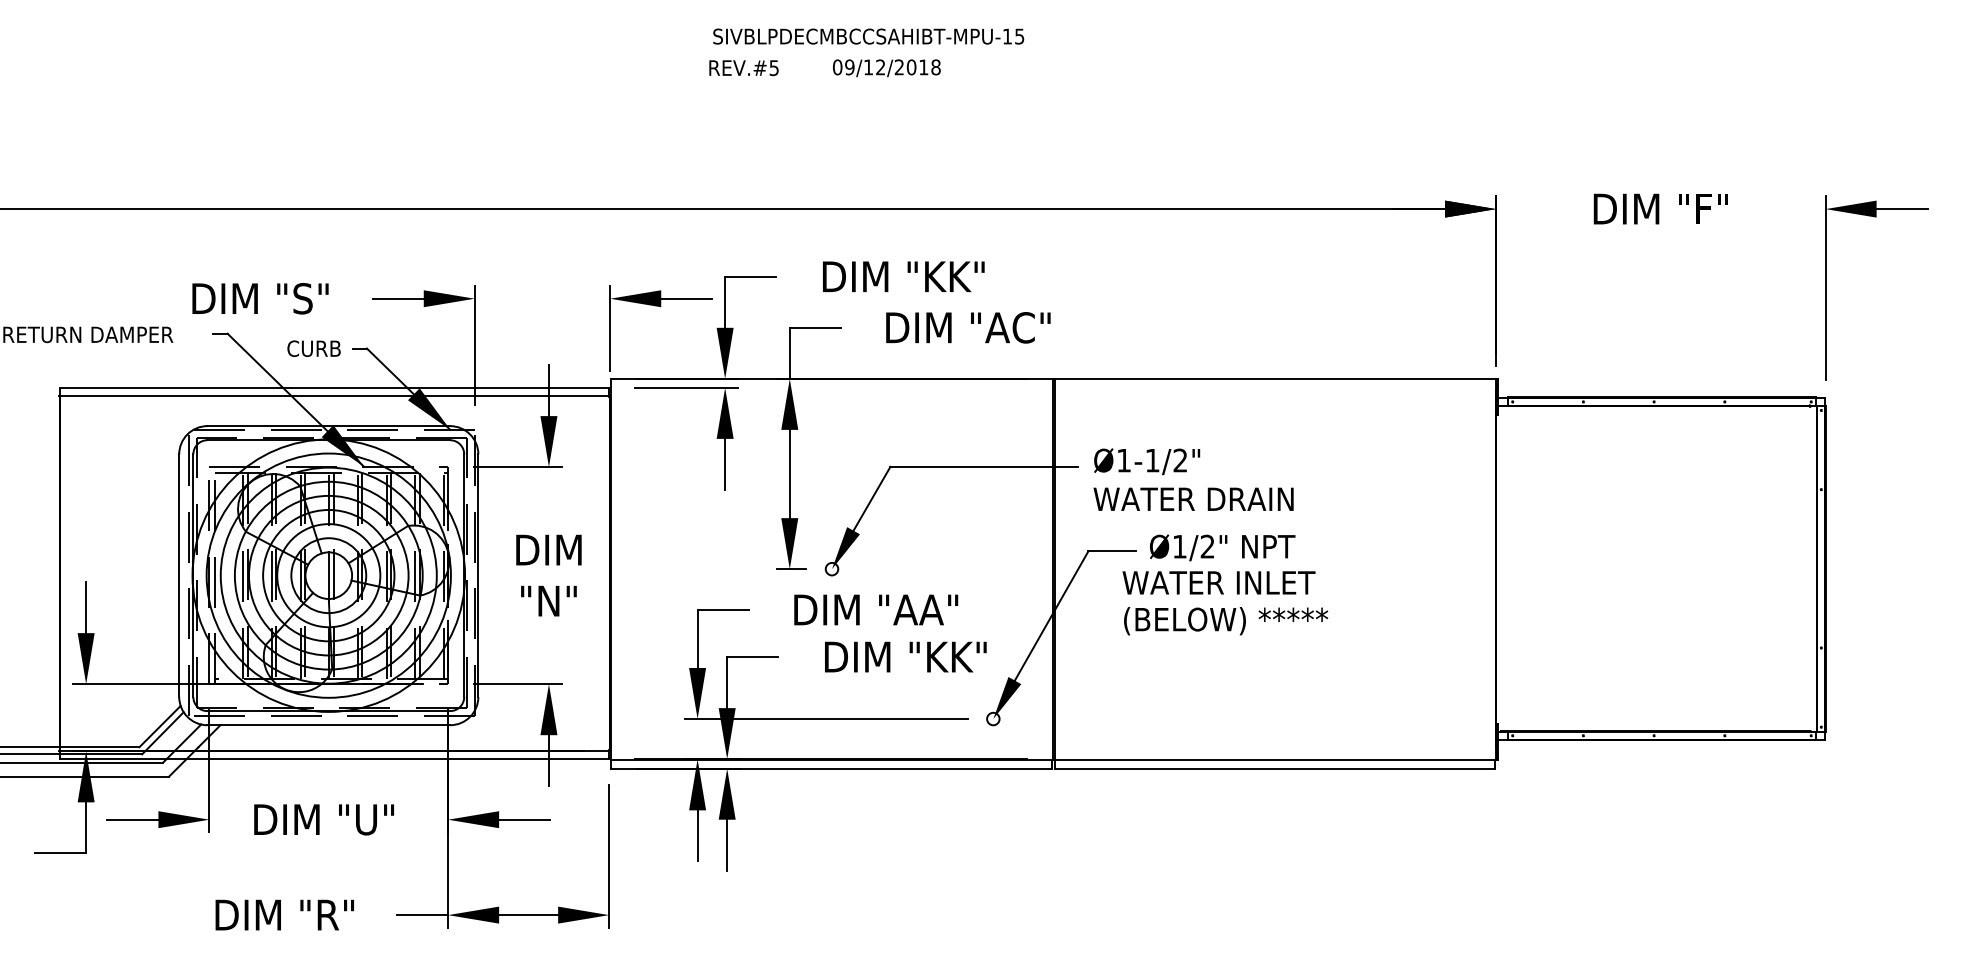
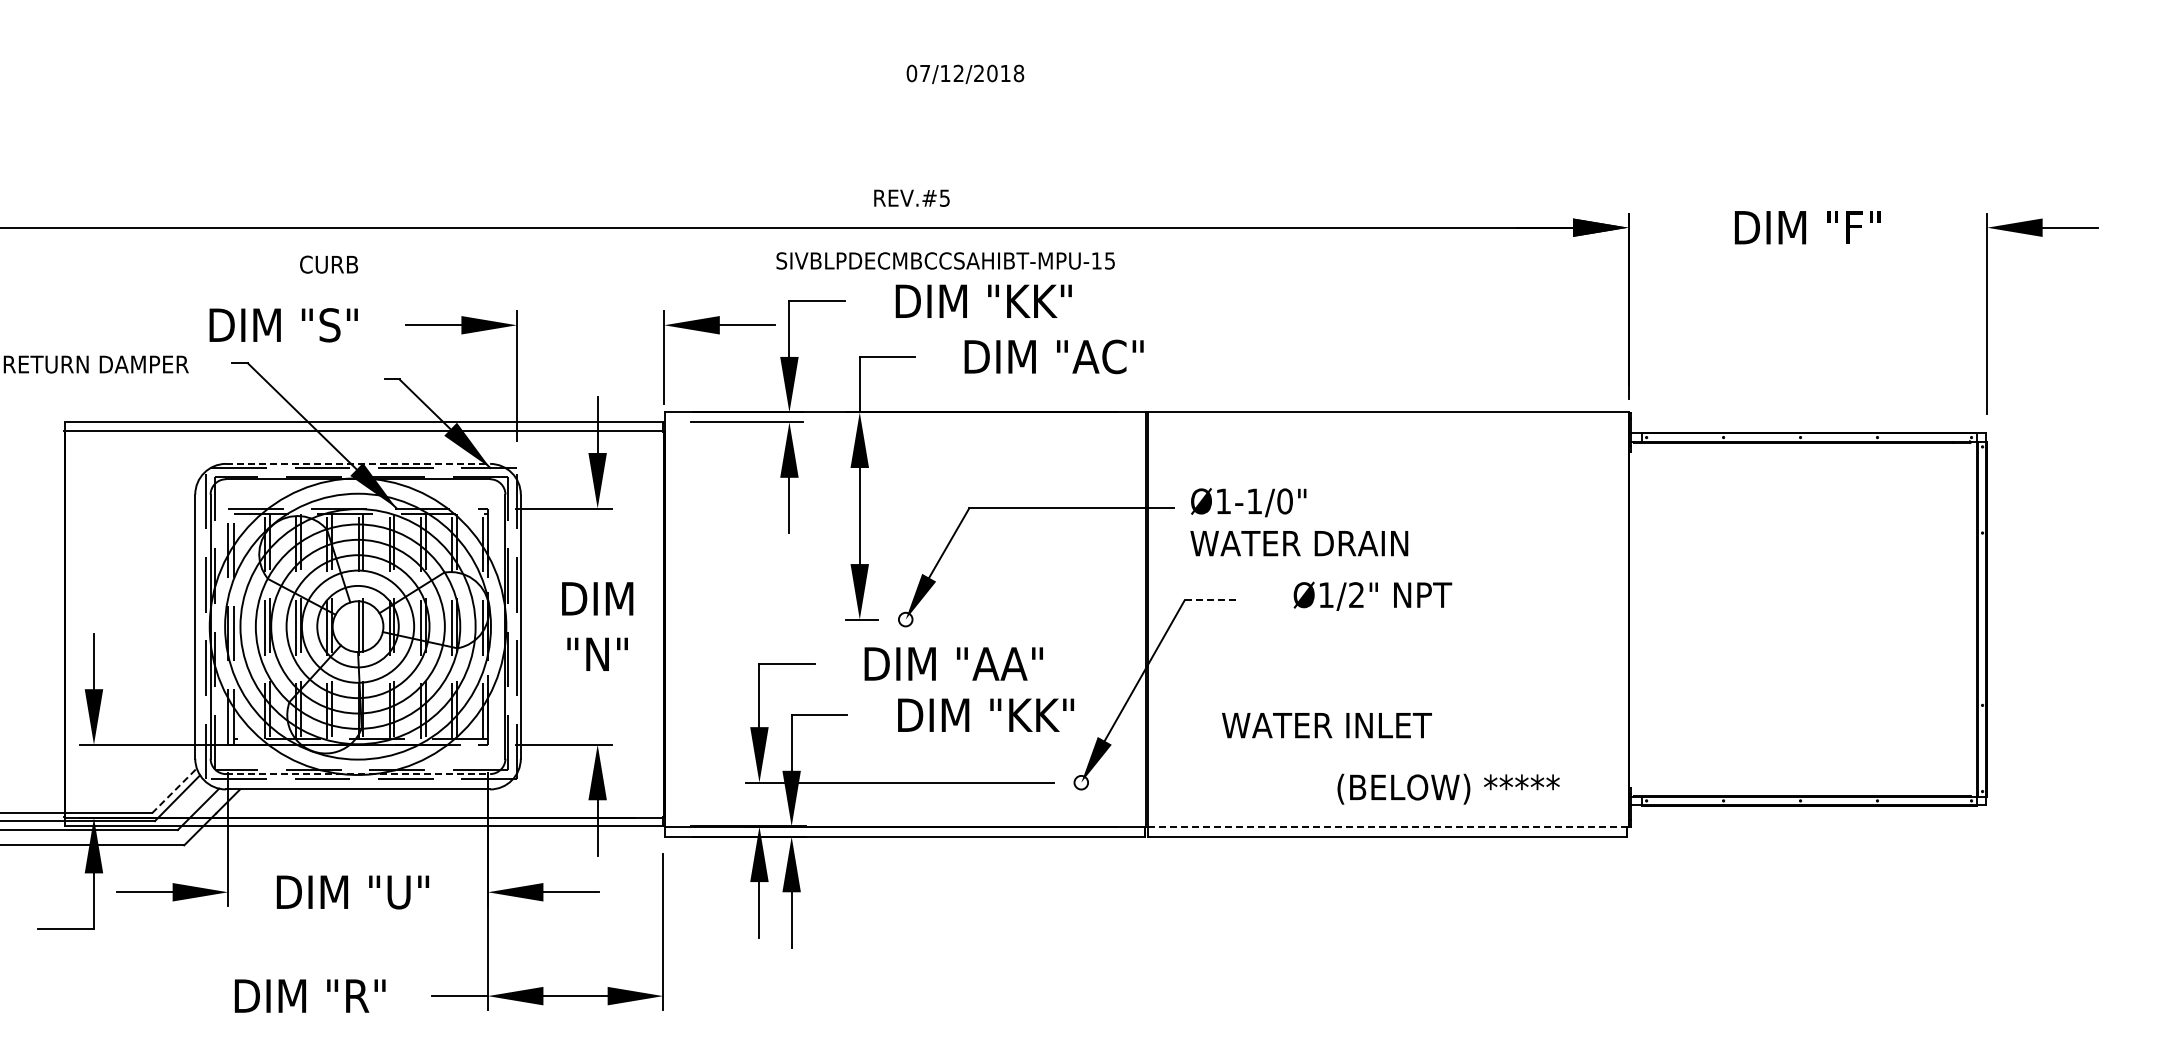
text: (868, 36) -> (945, 260), moved
text: (743, 67) -> (911, 197), moved
text: (850, 67) -> (925, 73), 09/12/2018 -> 07/12/2018
text: (314, 348) -> (329, 264), moved
line: (329, 425) -> (358, 463), solid -> dashed
text: (1180, 460) -> (1284, 501), Ø1-1/2" -> Ø1-1/0"
text: (1222, 547) -> (1372, 595), moved
line: (1112, 551) -> (1211, 600), solid -> dashed
text: (1218, 582) -> (1326, 725), moved
text: (1225, 620) -> (1448, 788), moved
line: (329, 711) -> (358, 774), solid -> dashed
line: (160, 726) -> (174, 790), solid -> dashed
line: (1275, 759) -> (1388, 826), solid -> dashed

